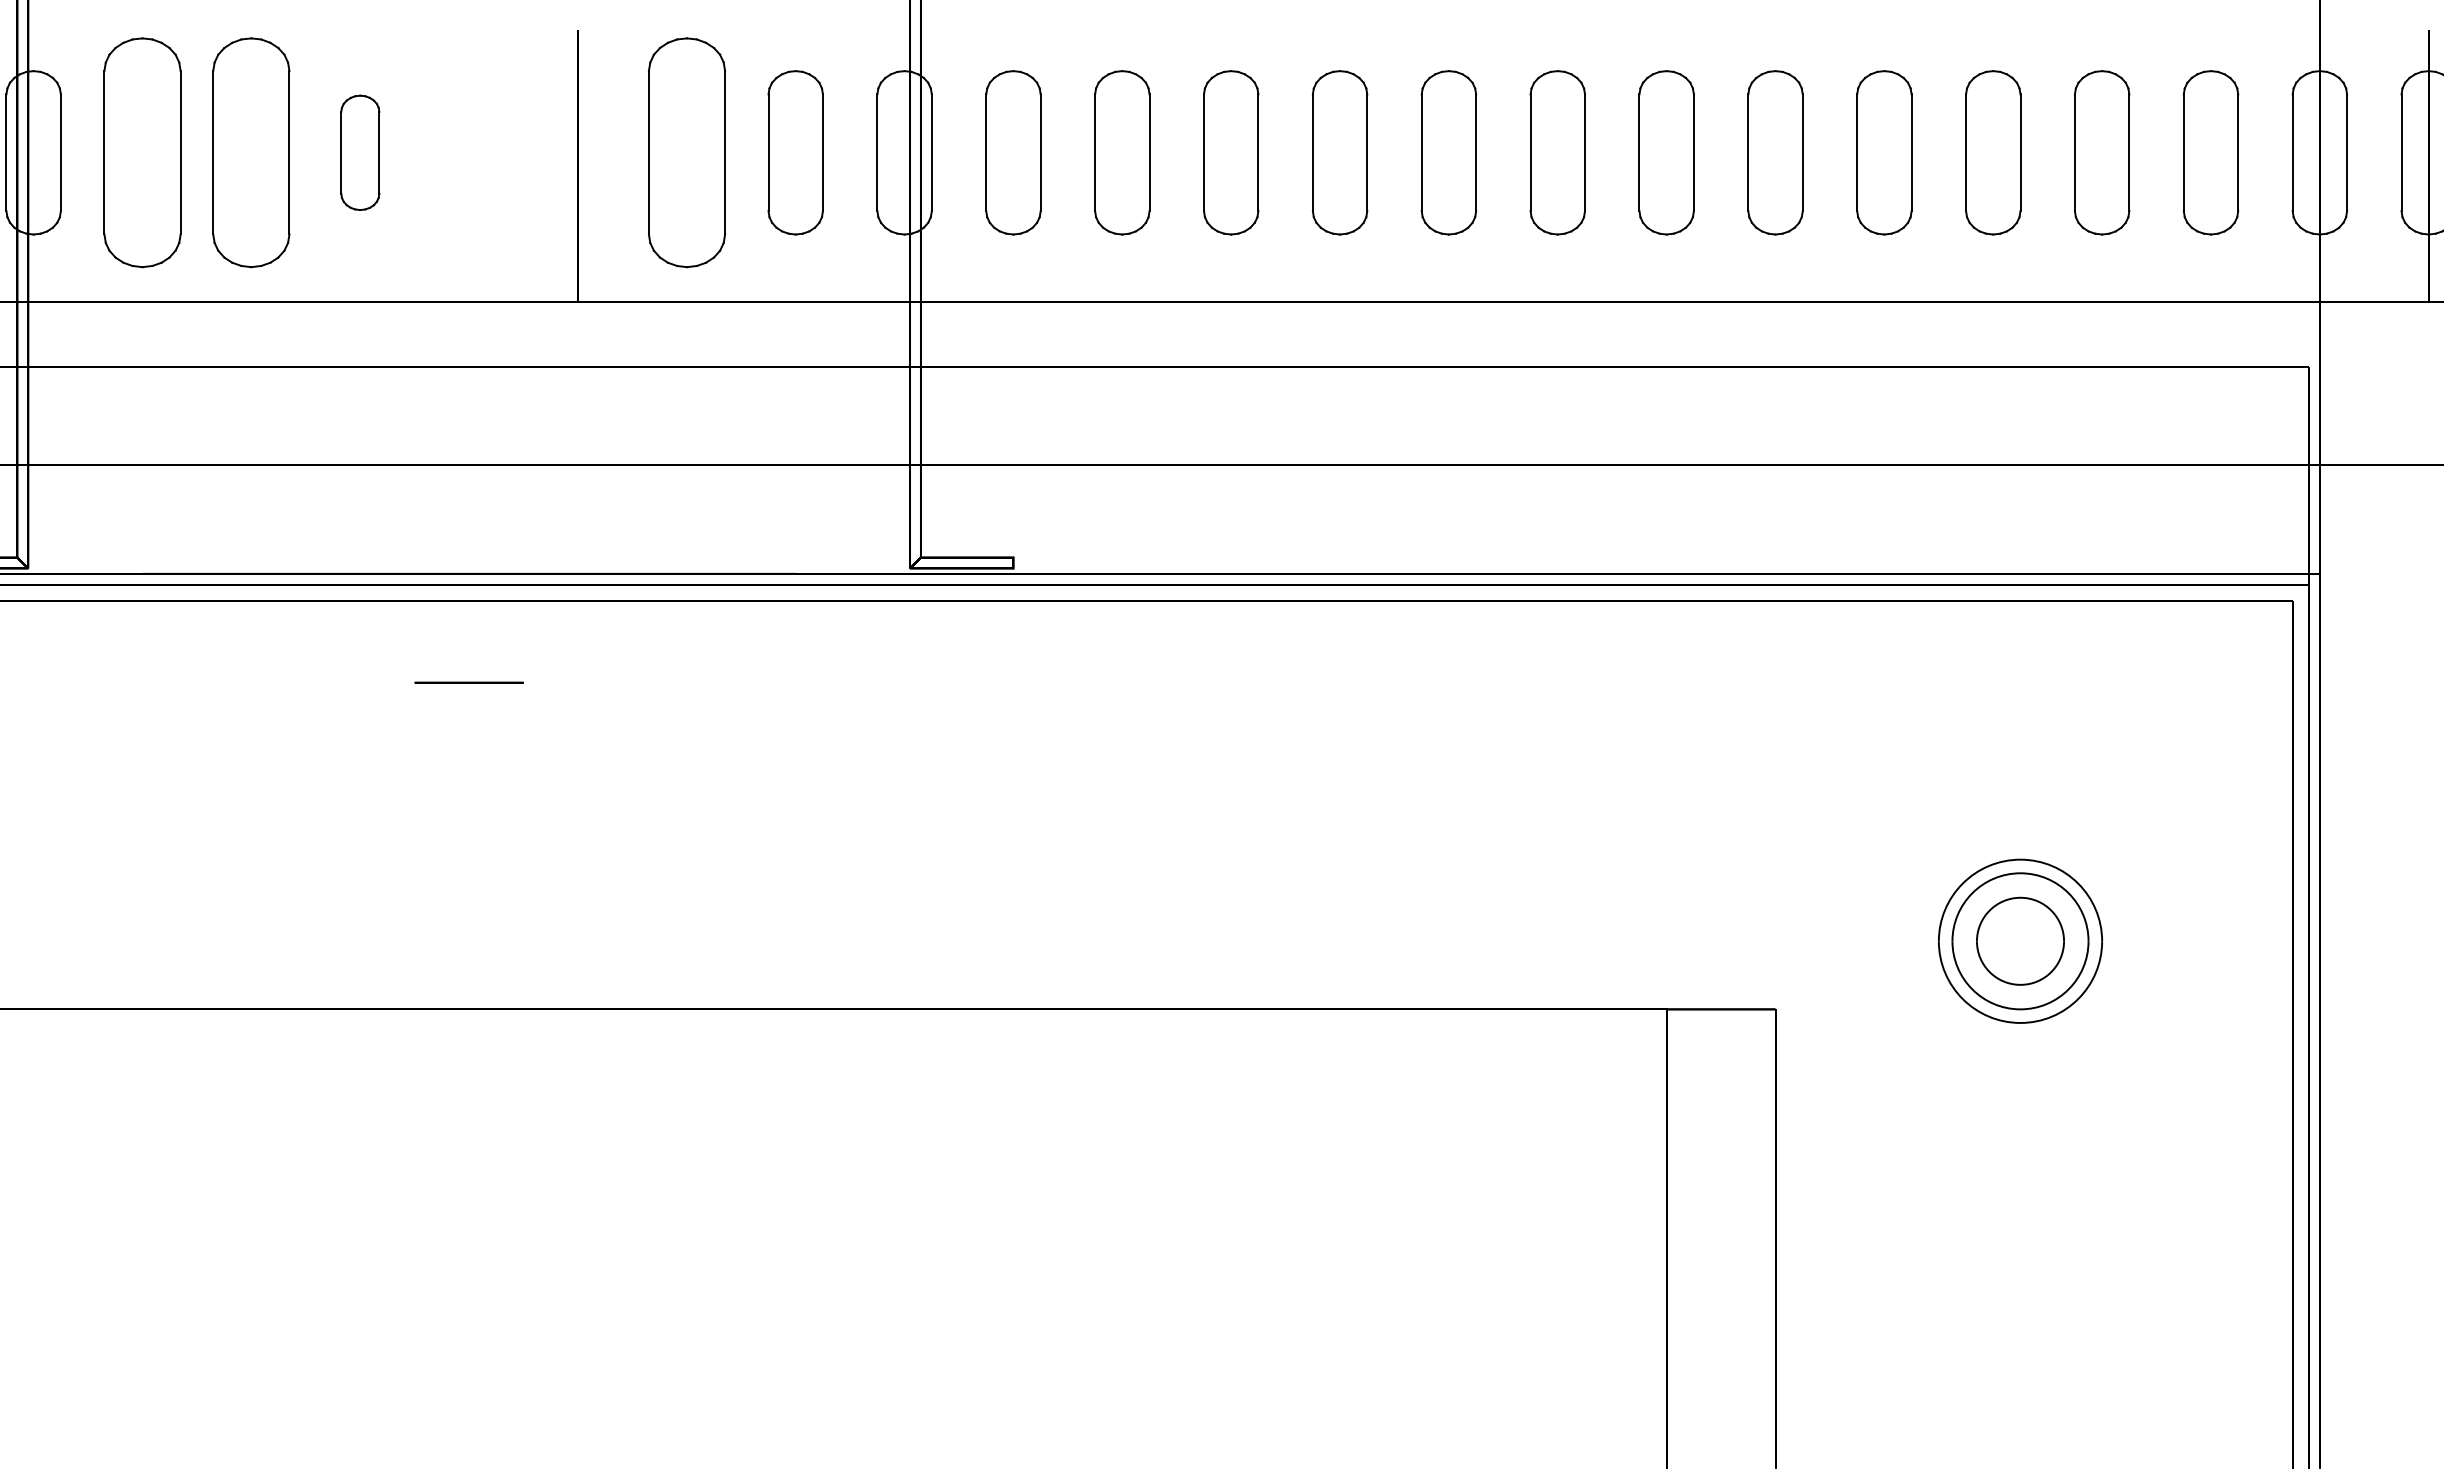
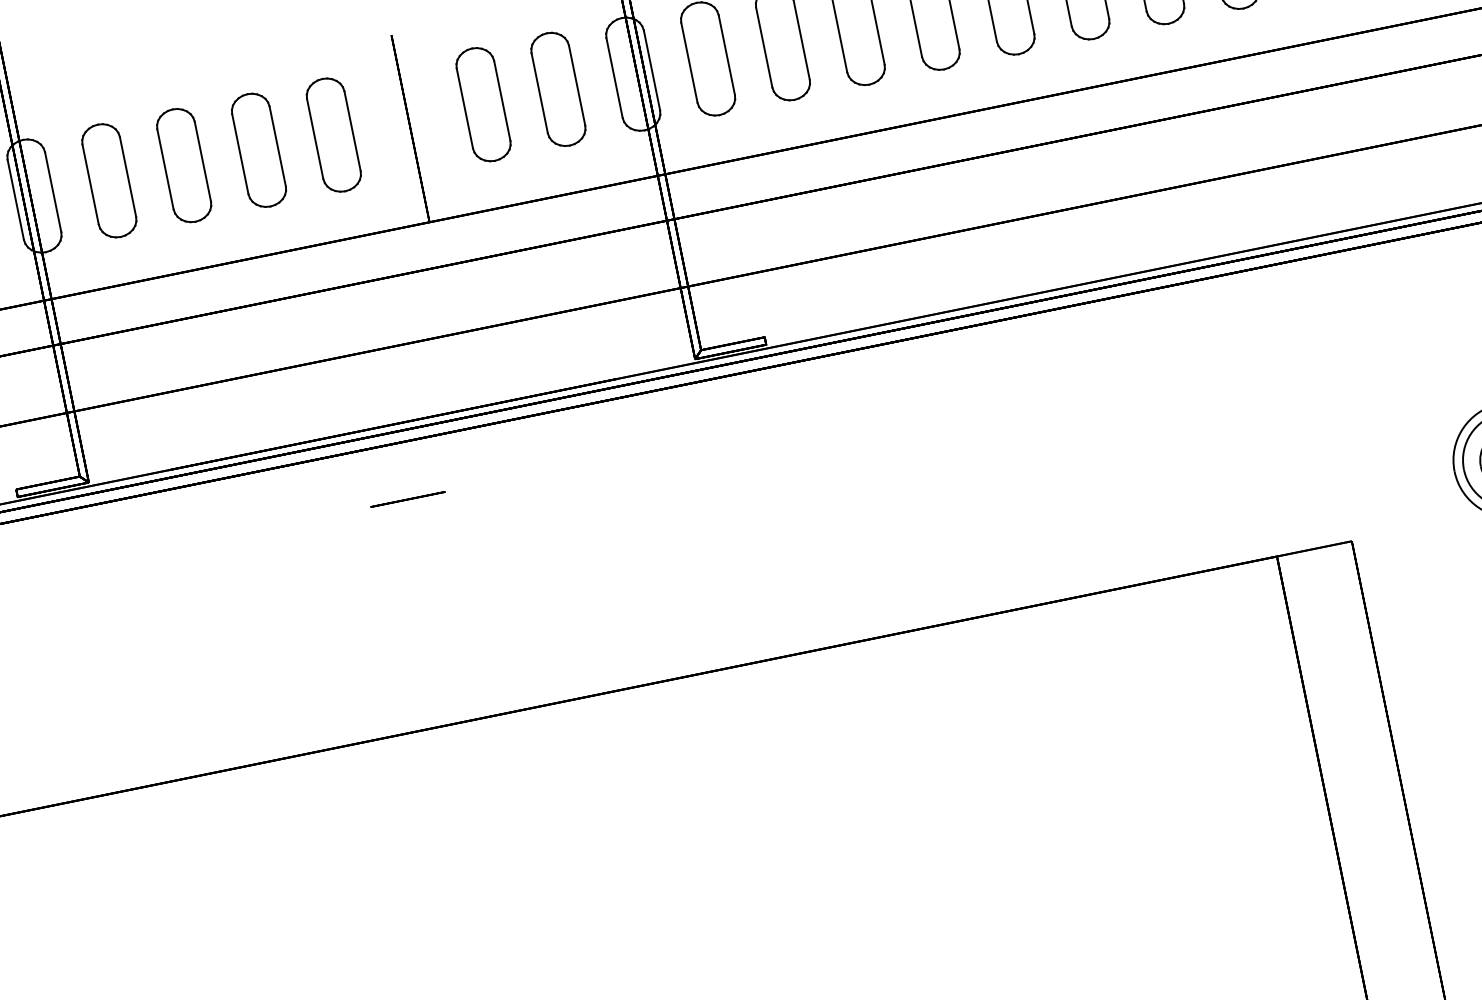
part: (142, 152) -> (109, 180), size x0.71
part: (251, 152) -> (184, 165), size x0.71
part: (360, 152) -> (259, 150), size x1.43
part: (469, 152) -> (334, 134), added
part: (686, 152) -> (483, 104), size x0.71

